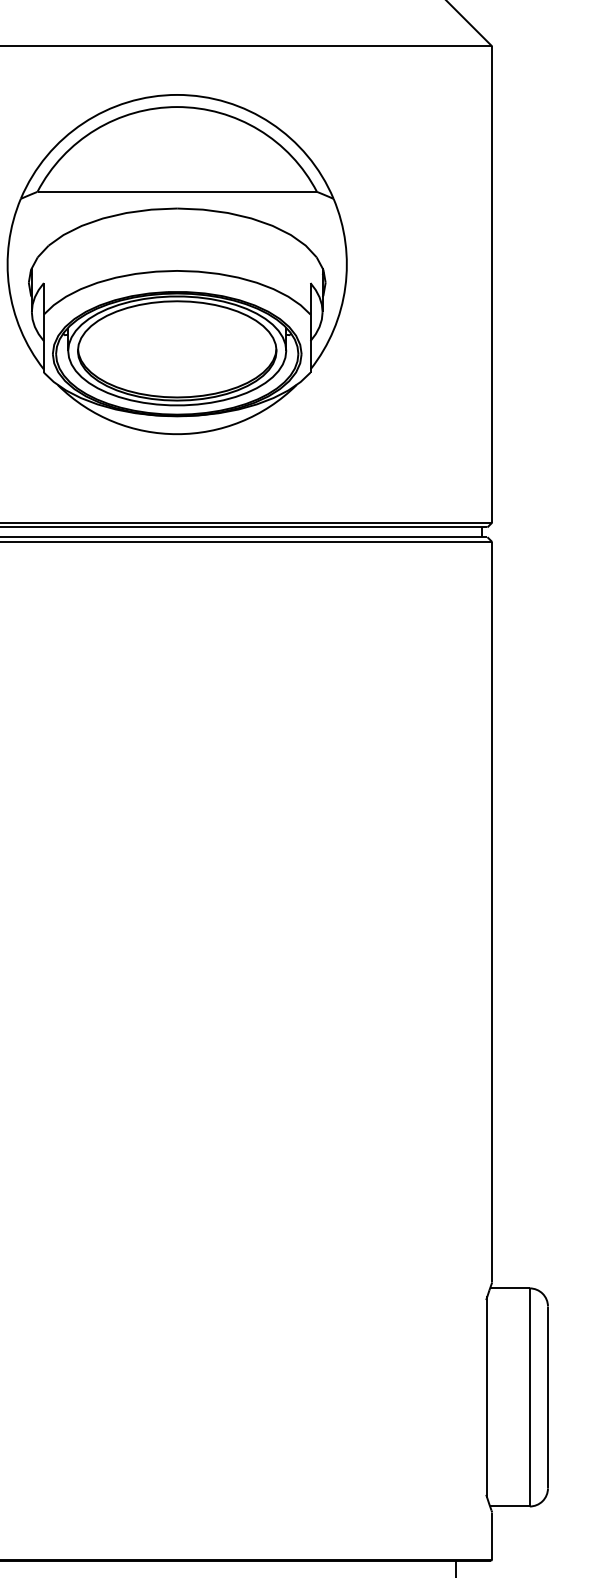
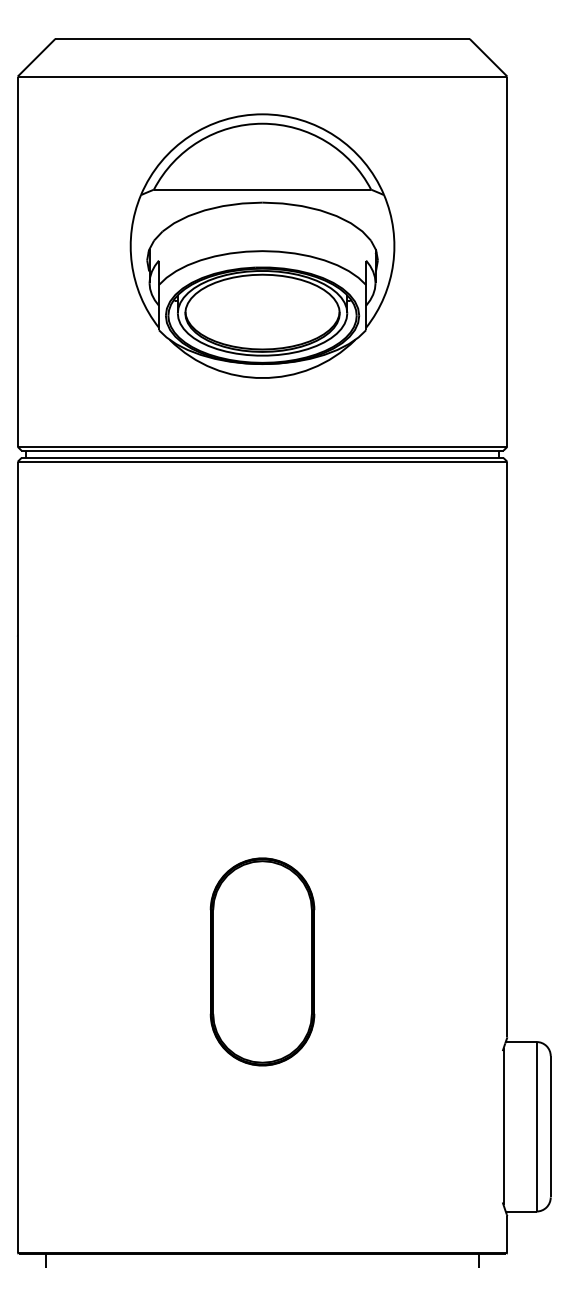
part: (177, 1184) -> (262, 961), added

